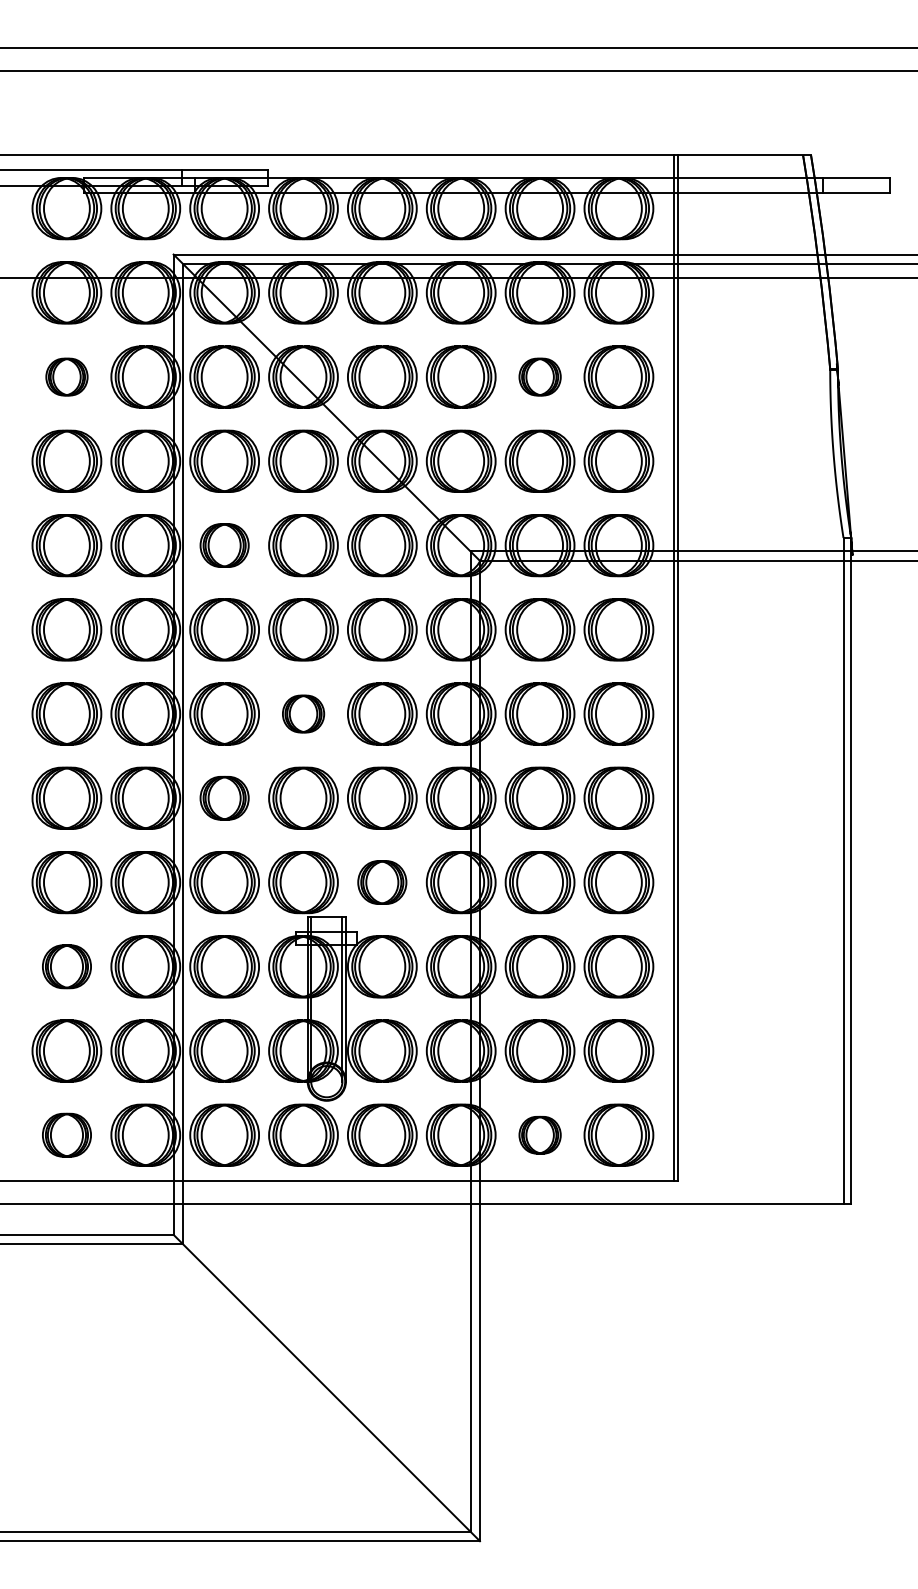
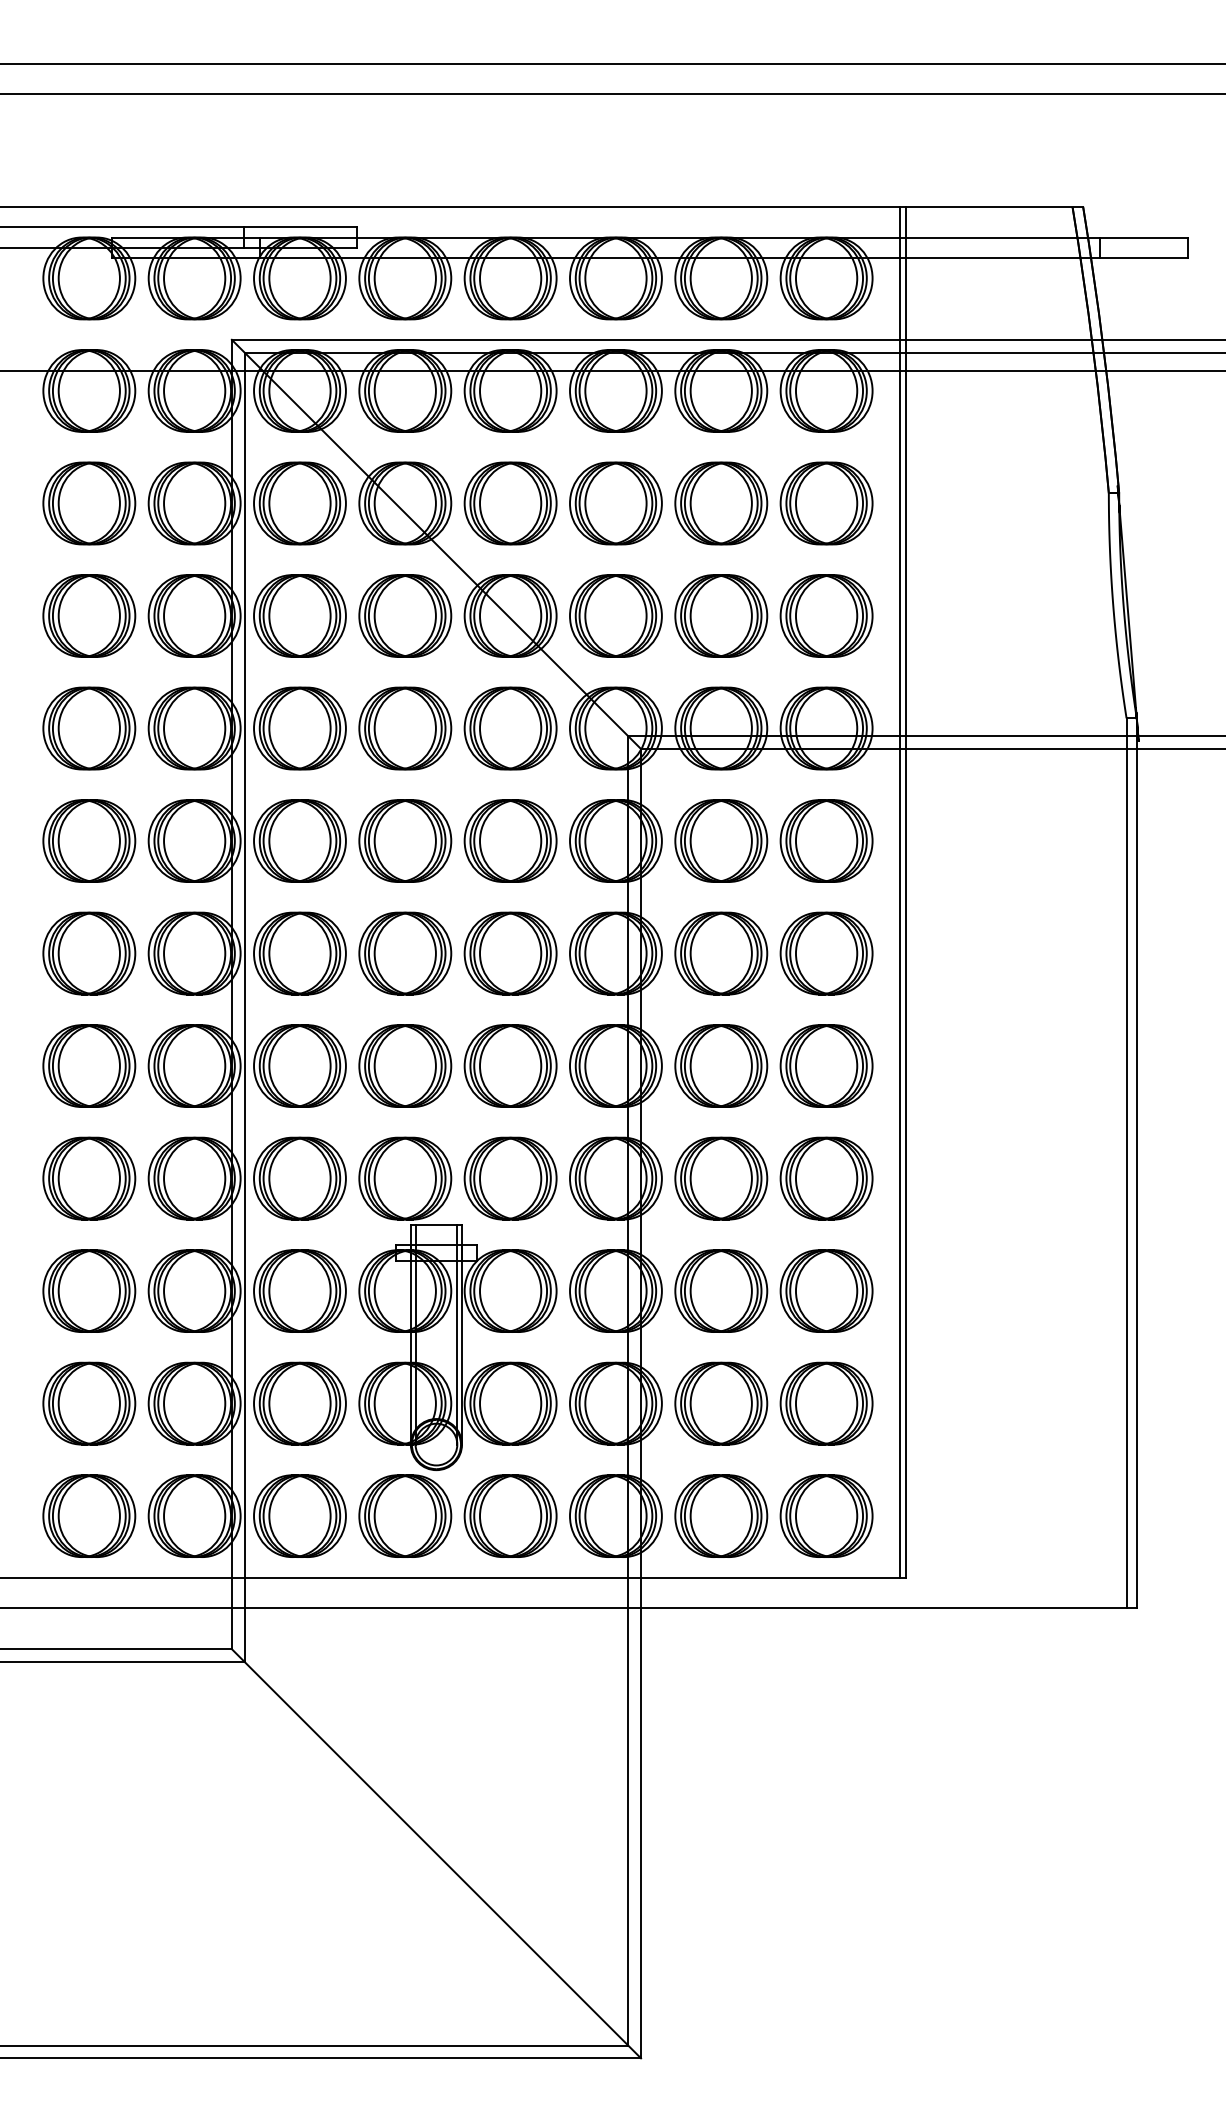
part: (67, 377) -> (89, 503), size x1.67
part: (540, 377) -> (721, 503), size x1.67
part: (224, 545) -> (299, 728), size x1.43
part: (303, 714) -> (405, 953), size x1.67
part: (224, 797) -> (299, 1065), size x1.43
part: (382, 882) -> (510, 1178), size x1.43
part: (67, 966) -> (89, 1290), size x1.43
part: (67, 1134) -> (89, 1515), size x1.43
part: (540, 1134) -> (721, 1515), size x1.67

